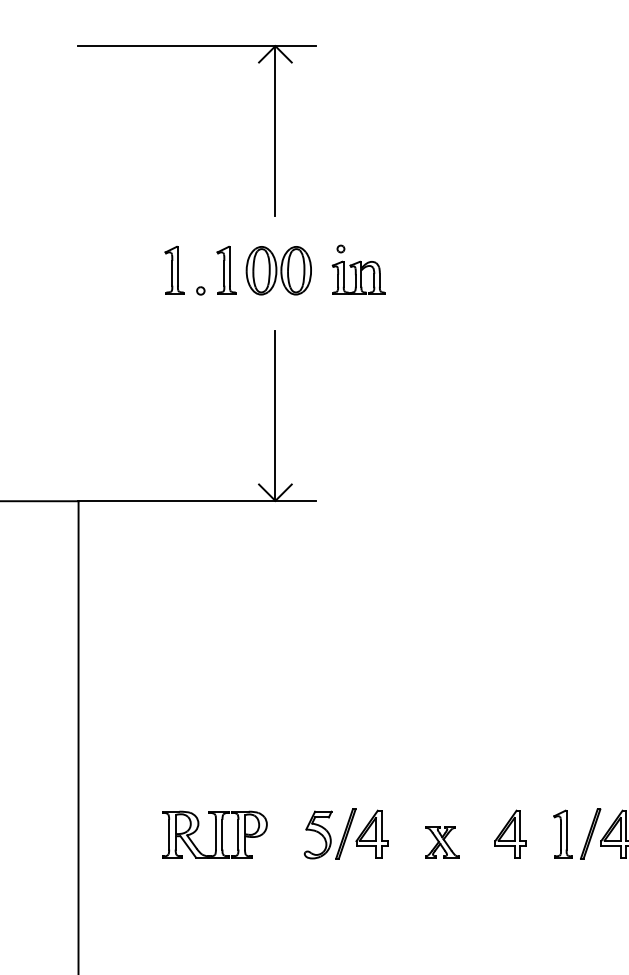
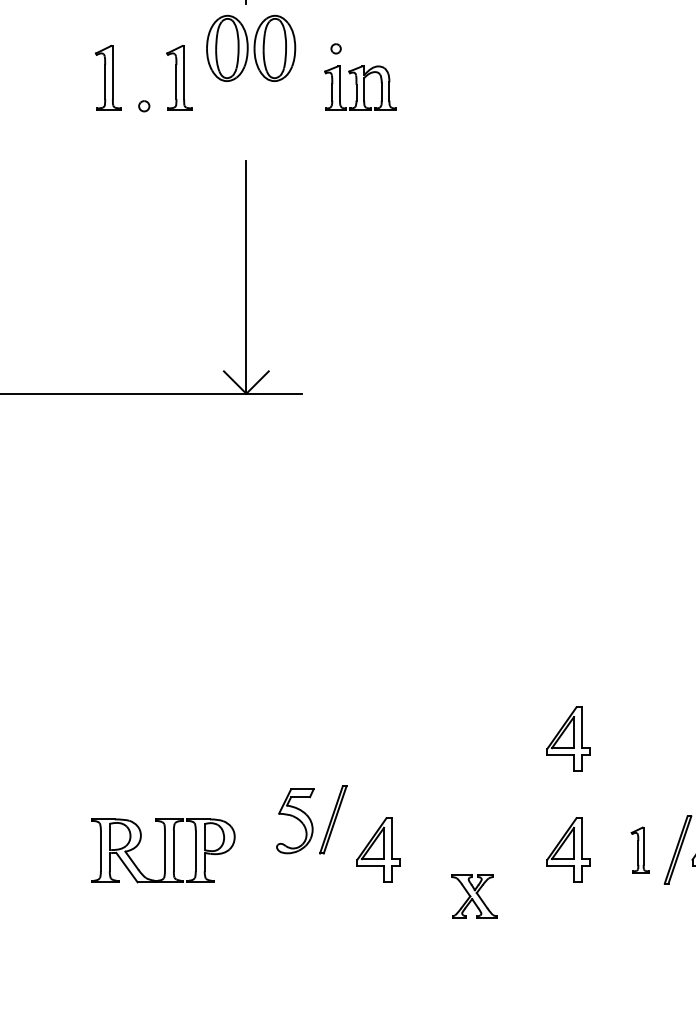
part: (278, 270) -> (250, 48), moved
part: (510, 752) -> (568, 738), added
part: (329, 833) -> (310, 819), moved
part: (562, 833) -> (639, 849), size x0.7
part: (442, 842) -> (475, 897), moved

